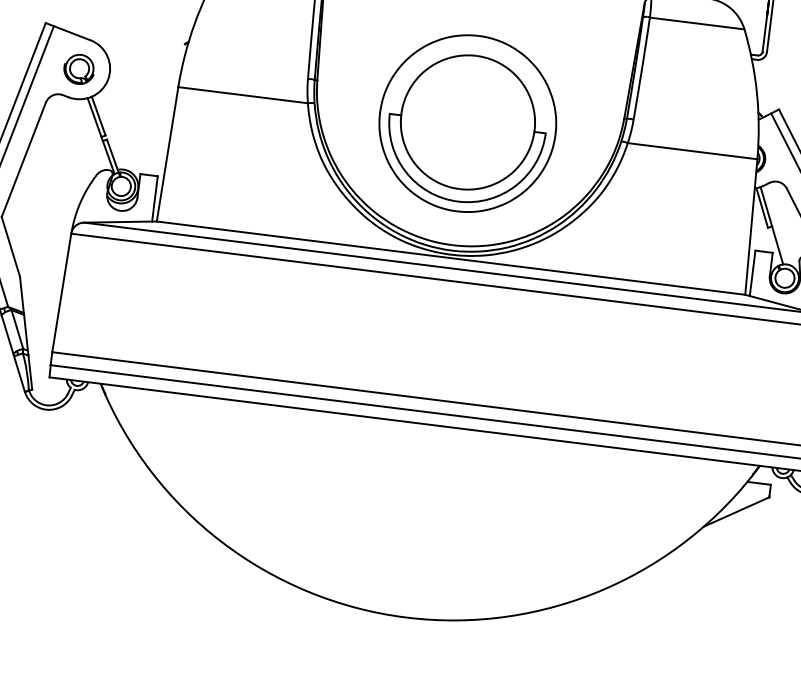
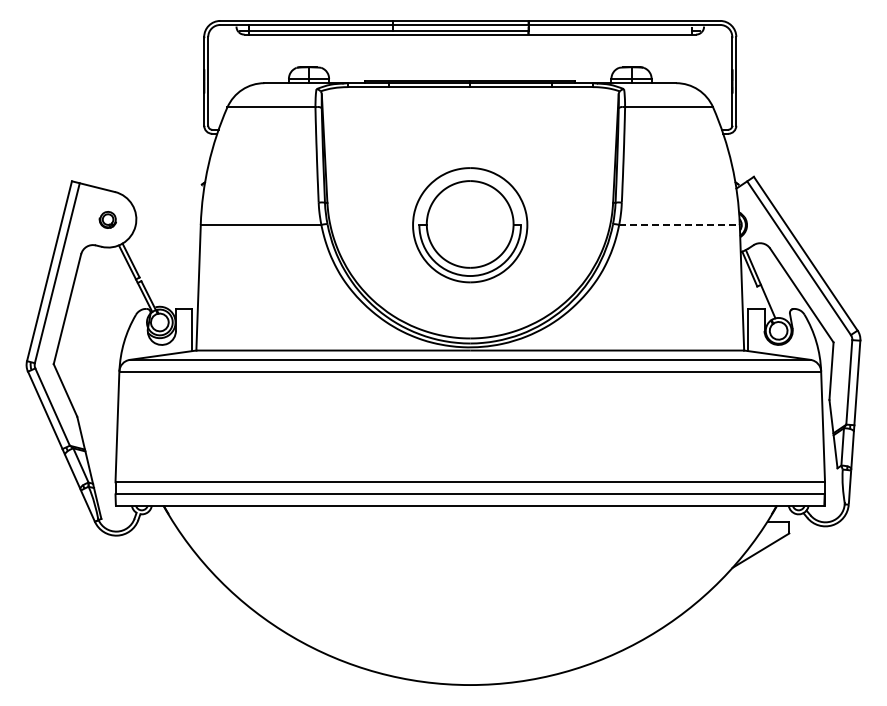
part: (78, 68) -> (107, 219), size x0.6
part: (467, 122) -> (469, 224), size x0.7
line: (692, 150) -> (679, 224), solid -> dashed

